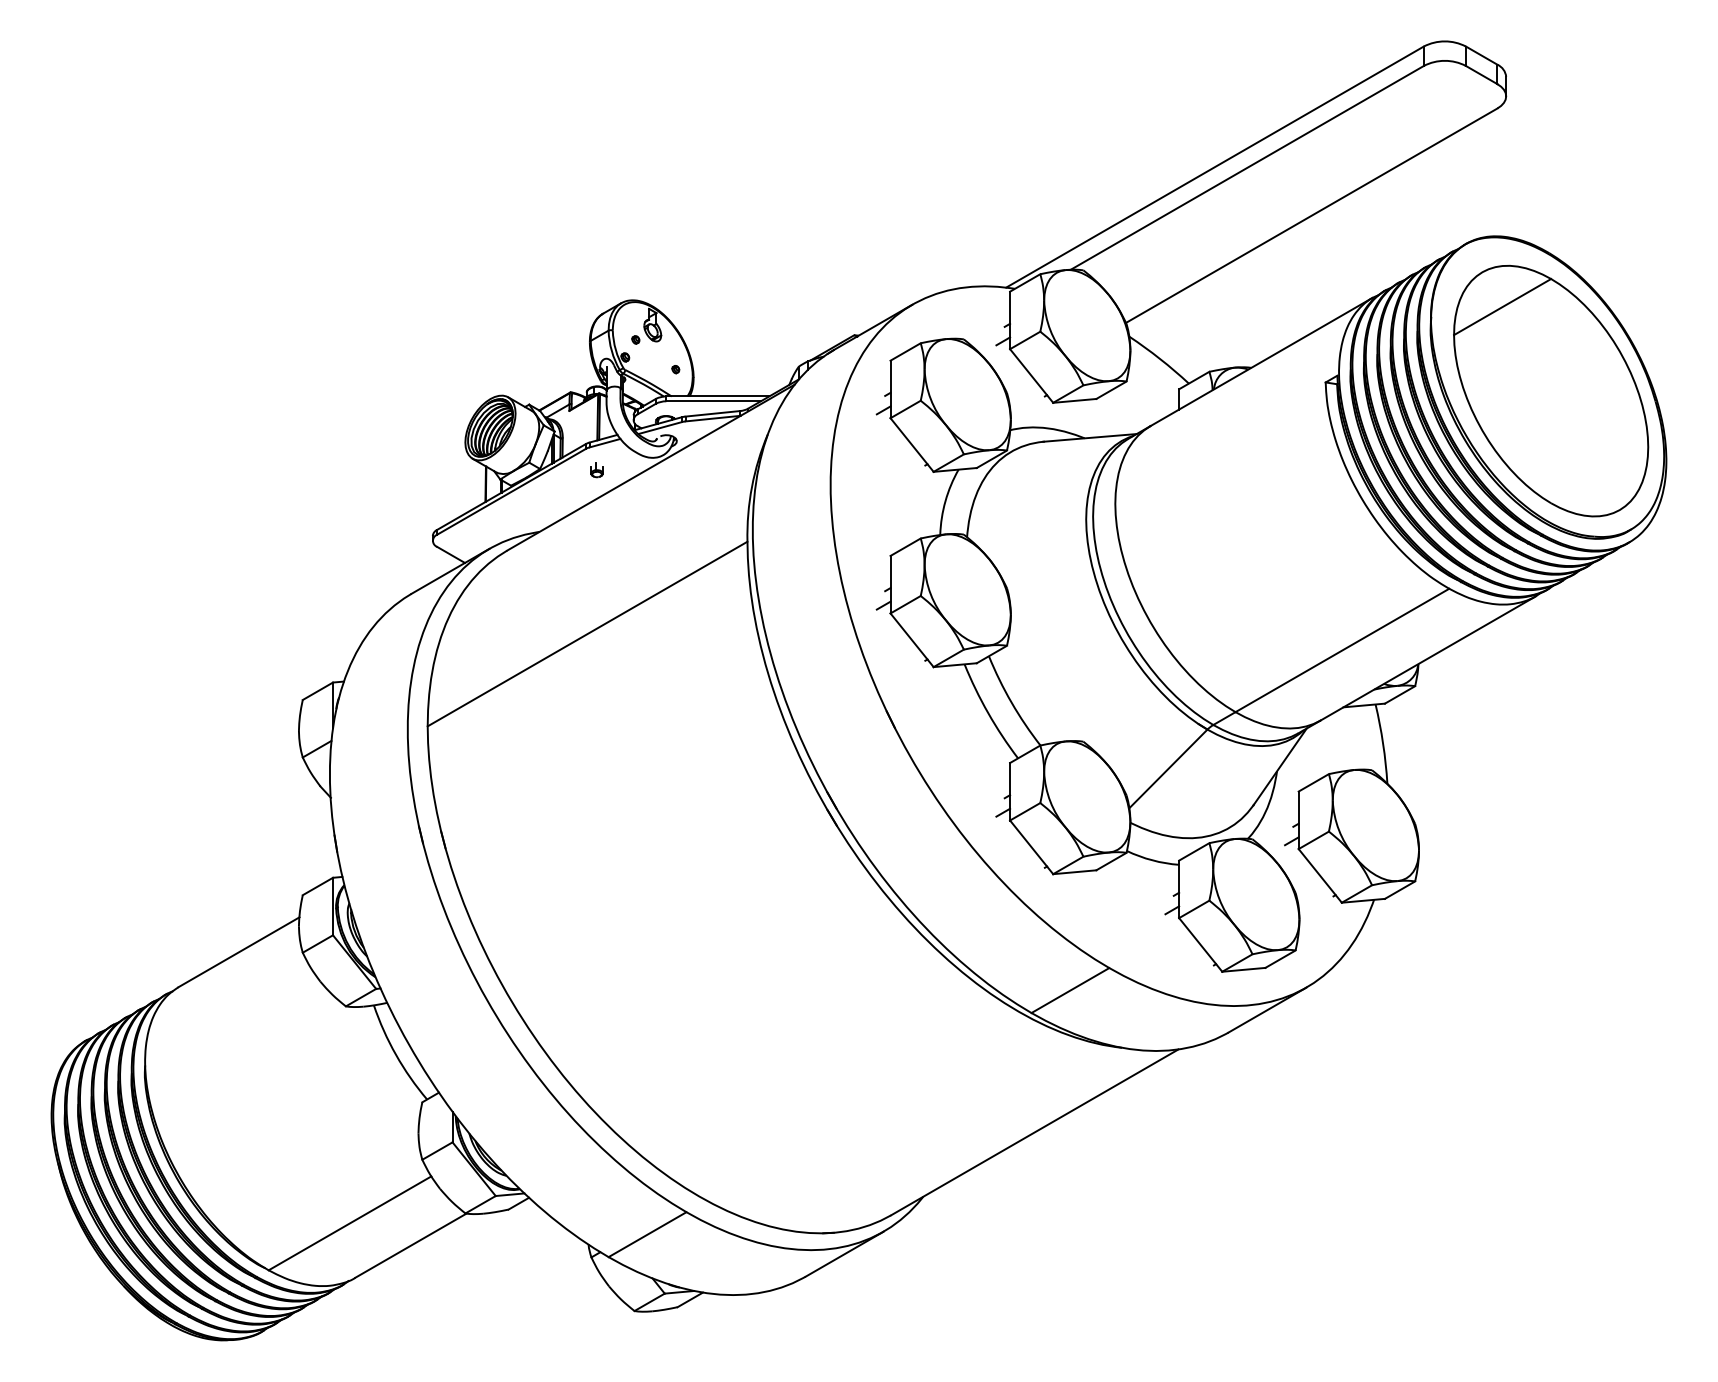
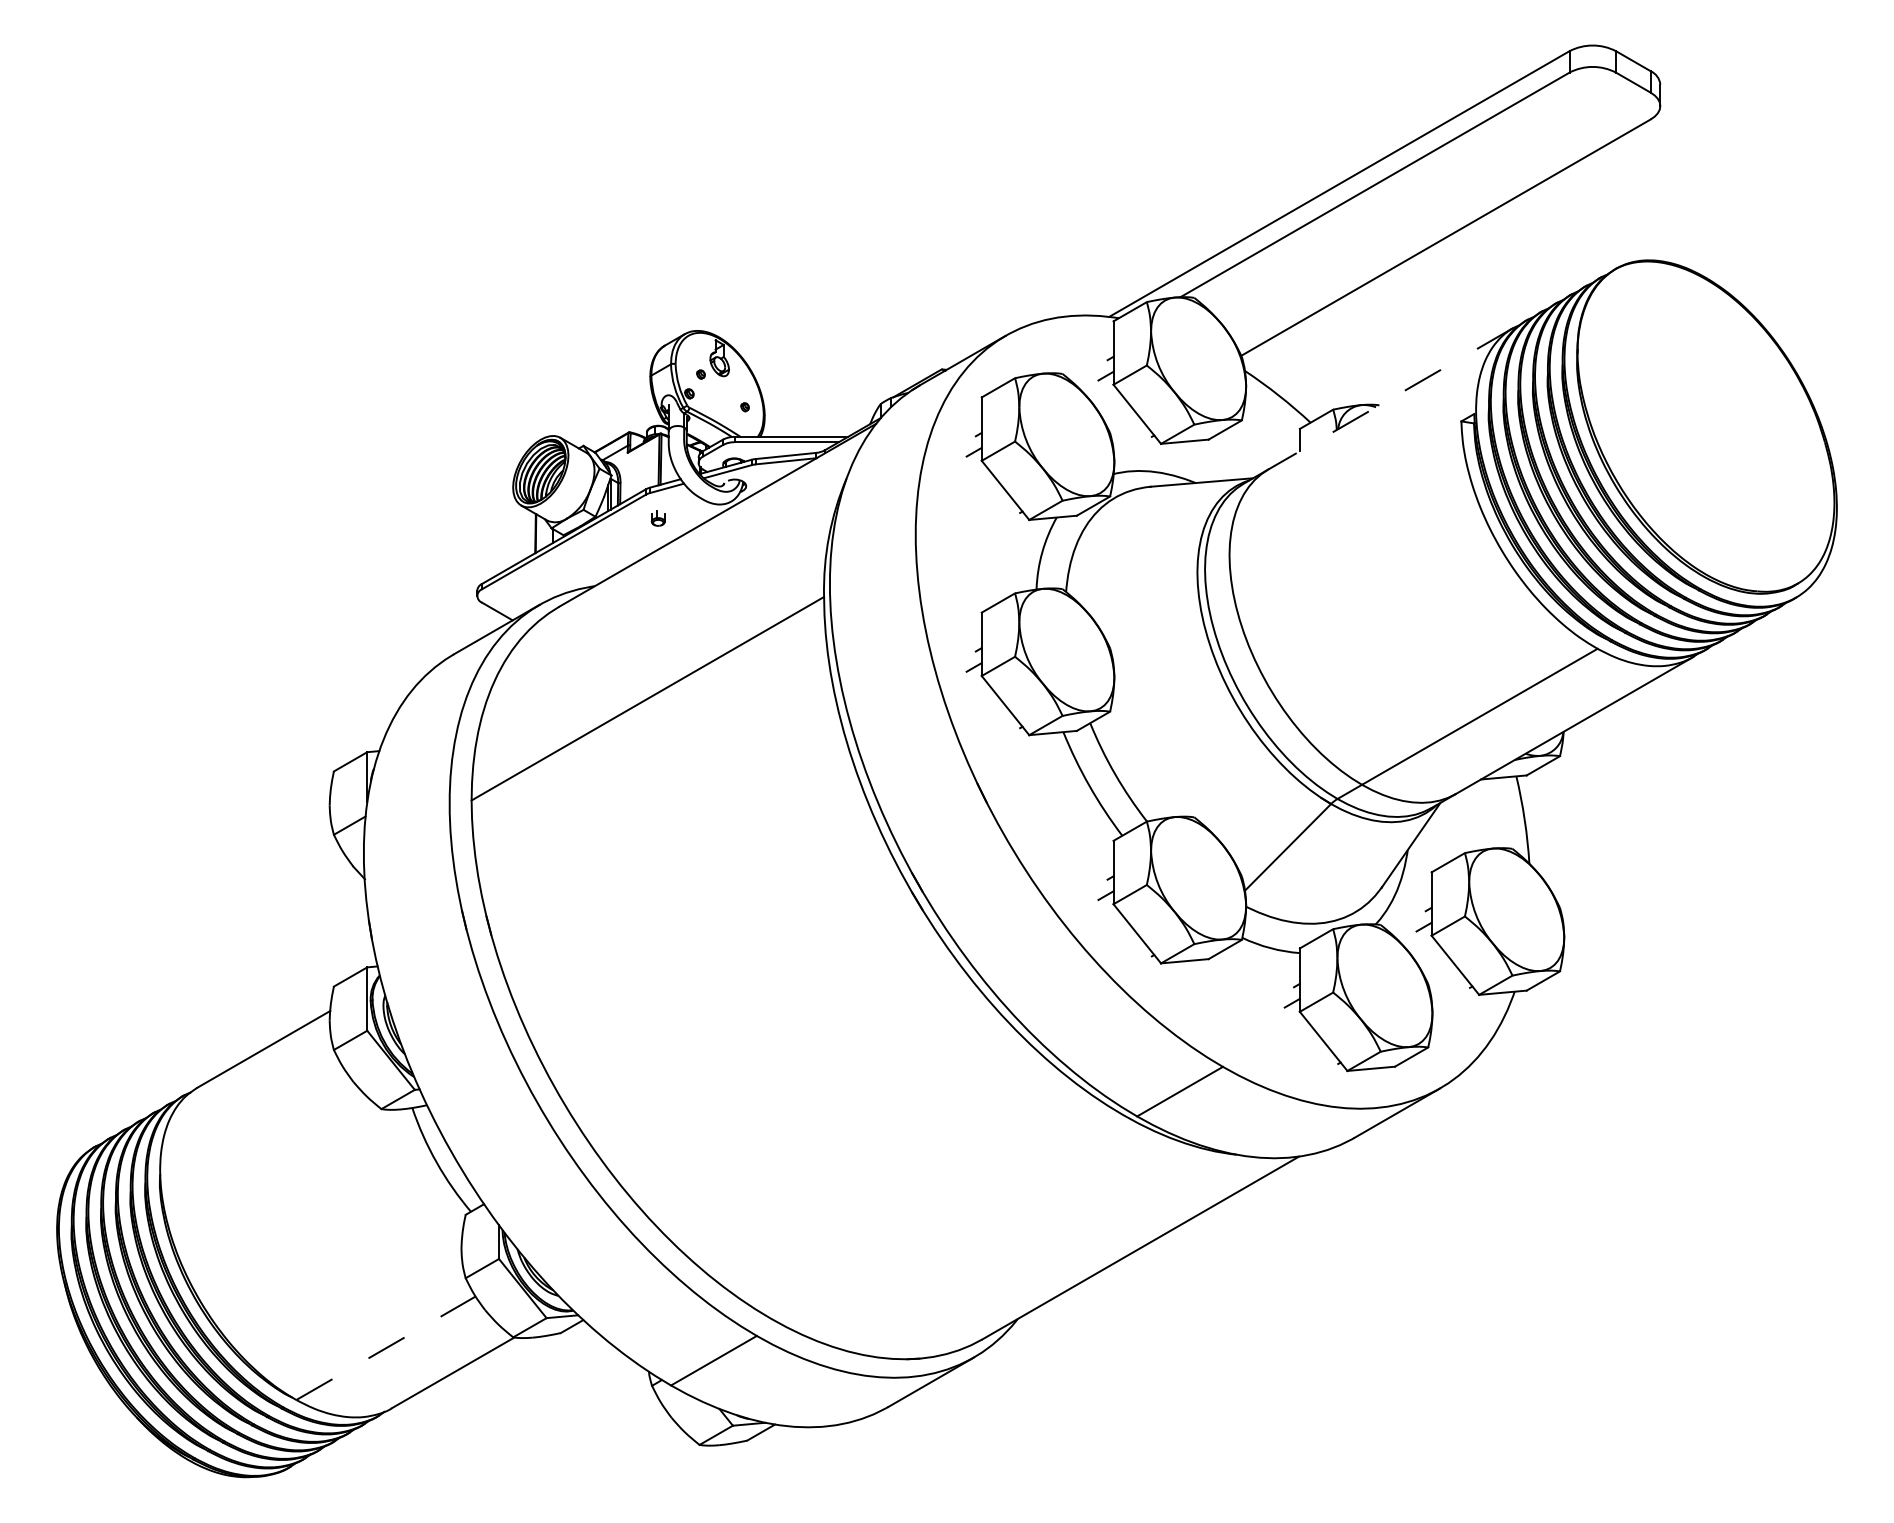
line: (1261, 362) -> (1390, 399), solid -> dashed
part: (1551, 390) -> (1710, 430), removed
line: (350, 1223) -> (386, 1348), solid -> dashed

